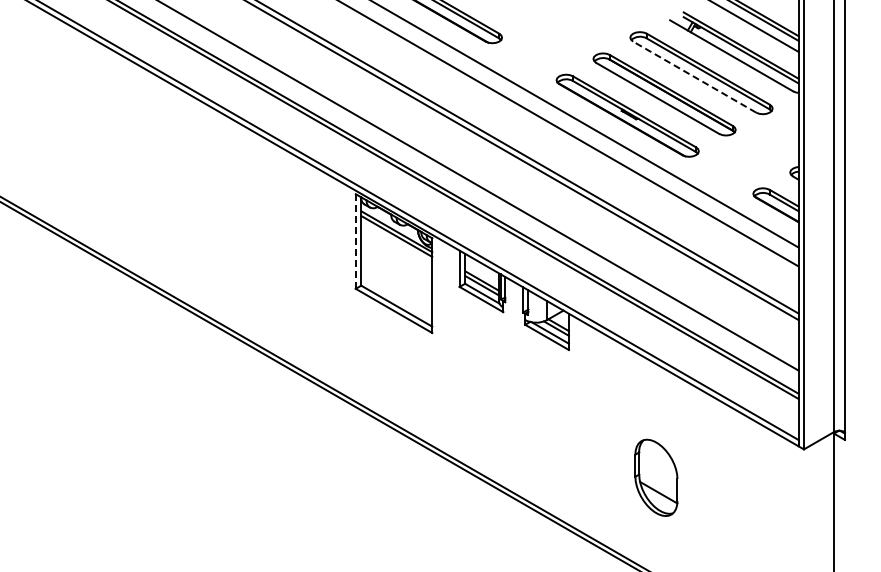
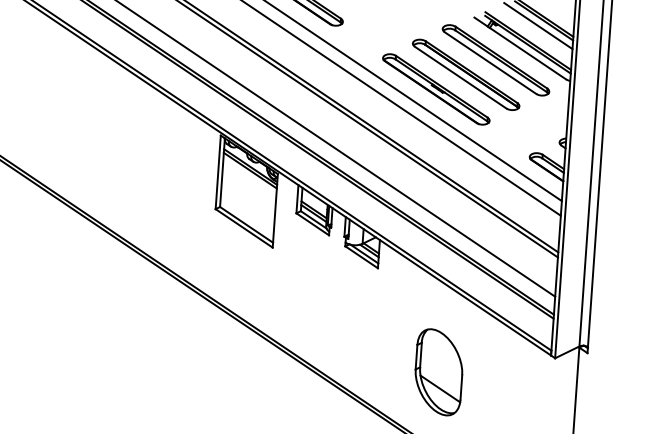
line: (694, 77) -> (490, 63), dashed -> solid
line: (355, 242) -> (217, 173), dashed -> solid
part: (656, 477) -> (439, 372), size x1.43

